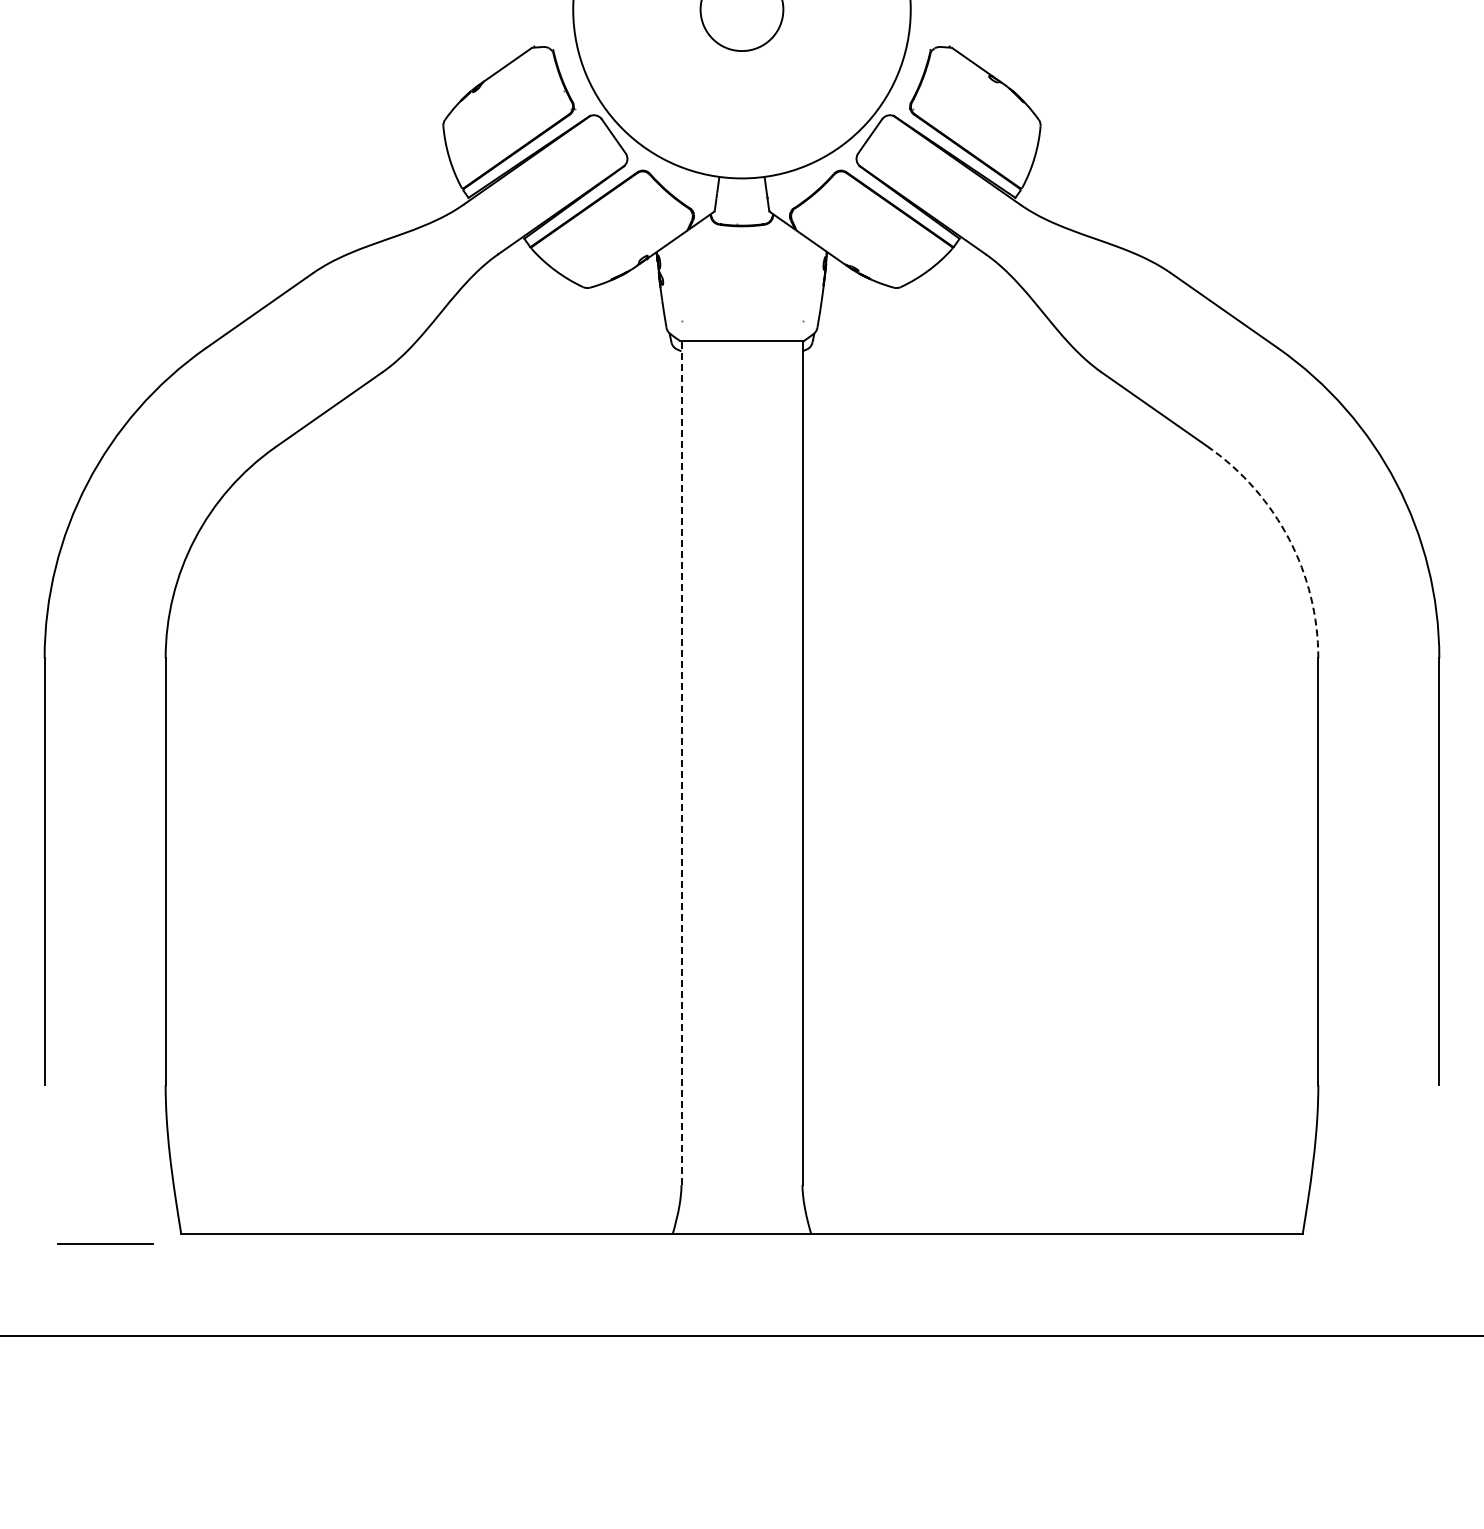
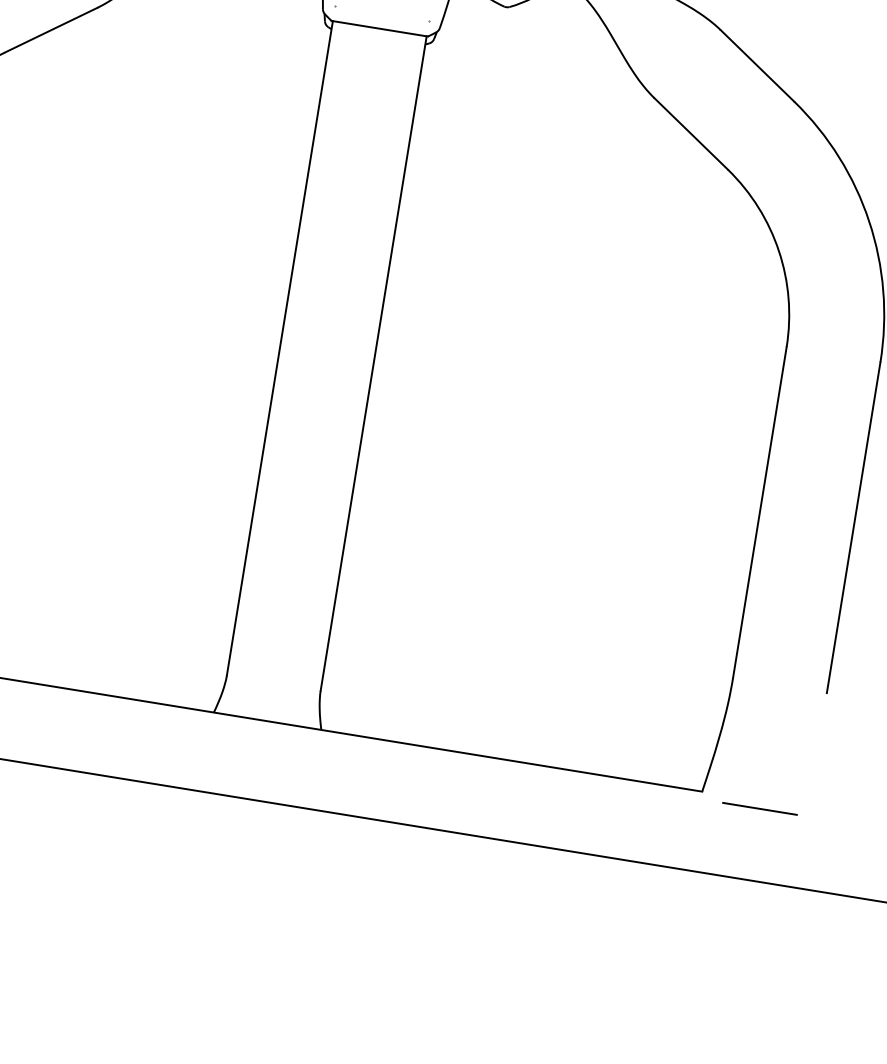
arc: (1289, 539) -> (779, 251), dashed -> solid
line: (681, 762) -> (279, 347), dashed -> solid
line: (1378, 1244) -> (759, 809), added

